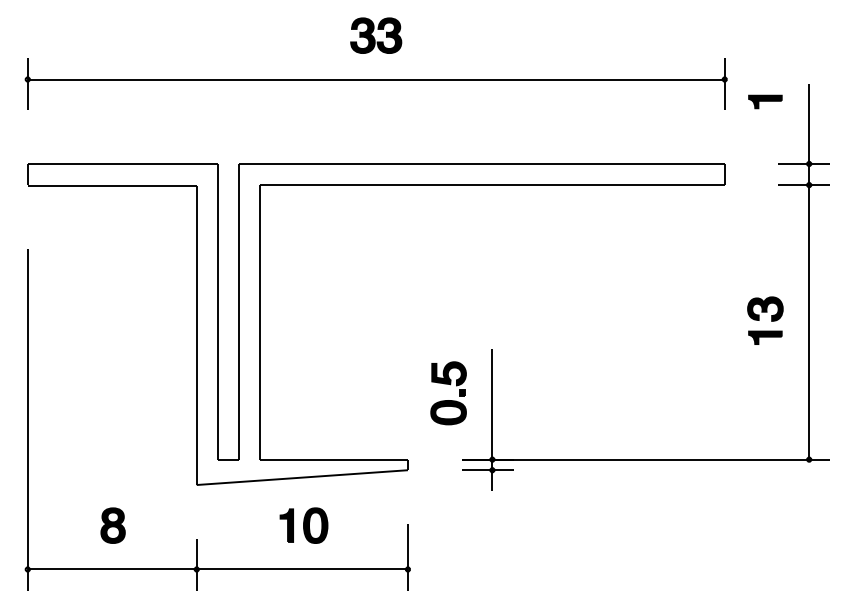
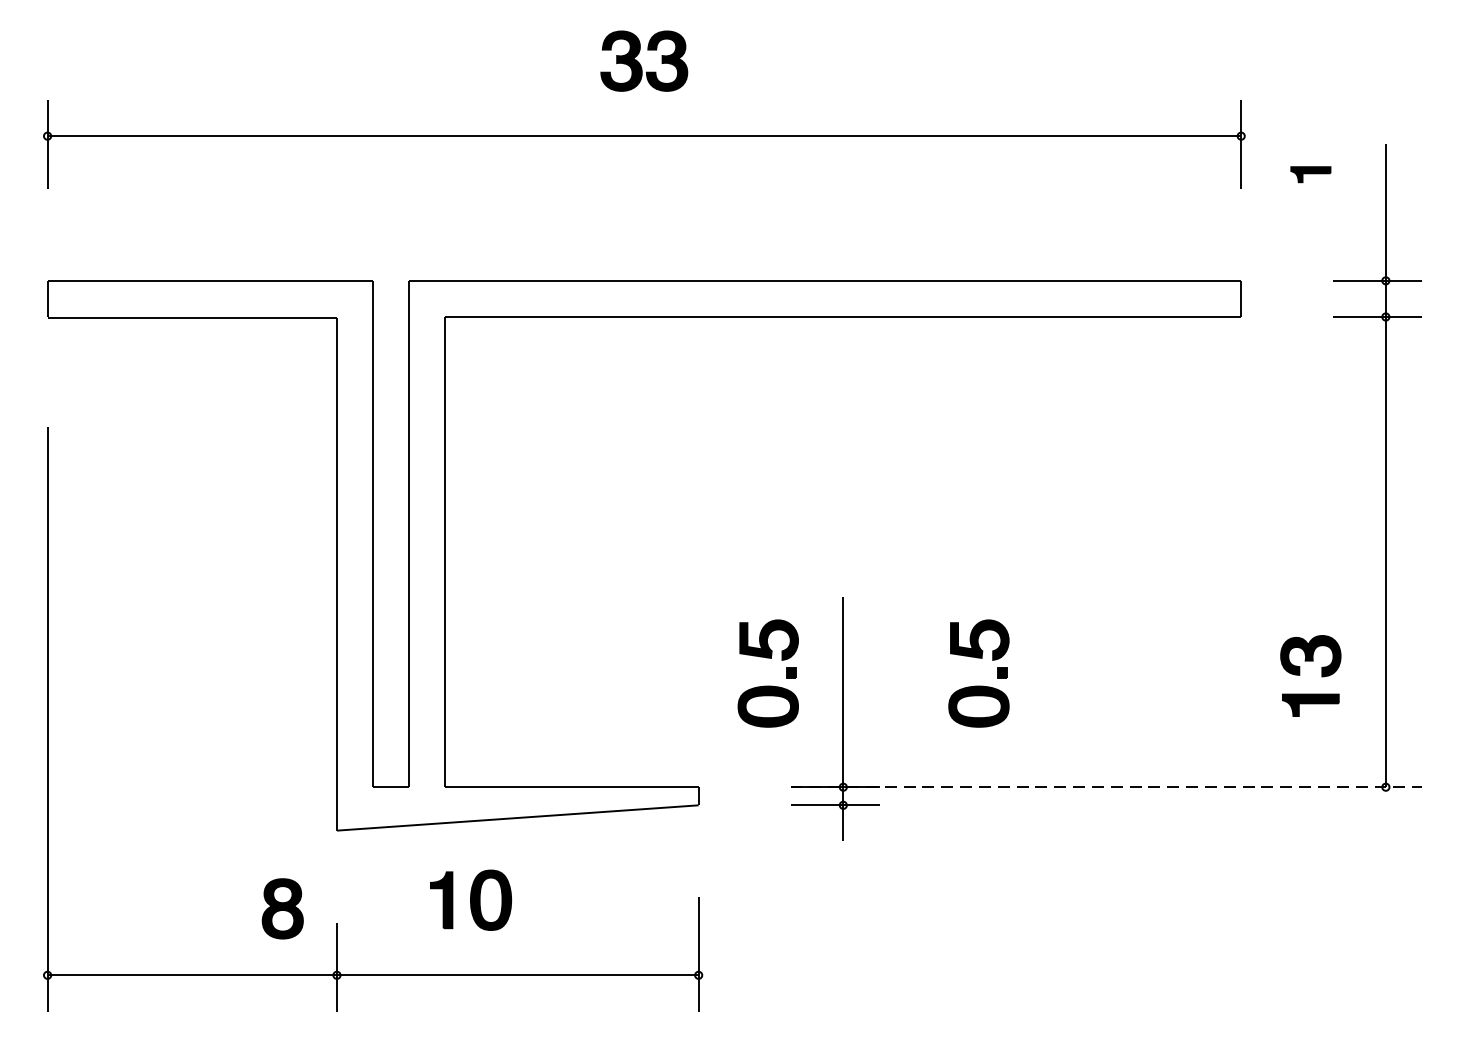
part: (765, 101) -> (1311, 173), size x0.7
part: (765, 320) -> (1311, 675), moved
part: (571, 400) -> (978, 685), added
line: (646, 459) -> (1107, 786), solid -> dashed
part: (112, 525) -> (281, 908), moved
part: (303, 525) -> (470, 899), moved

